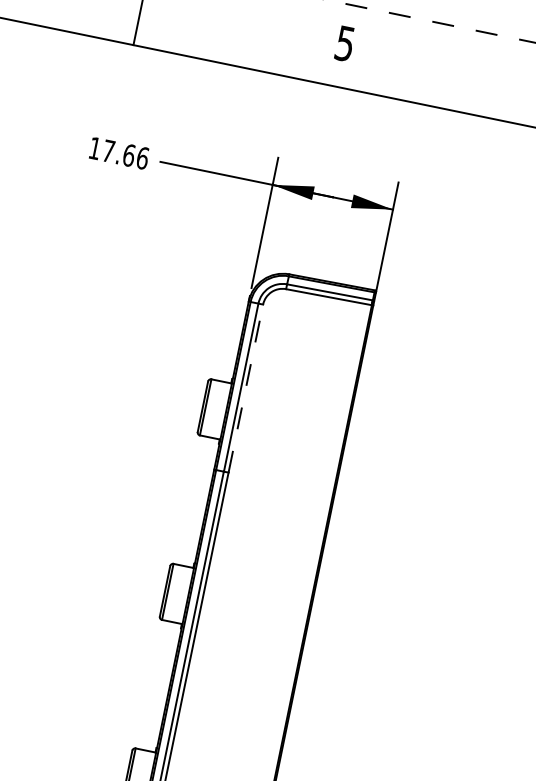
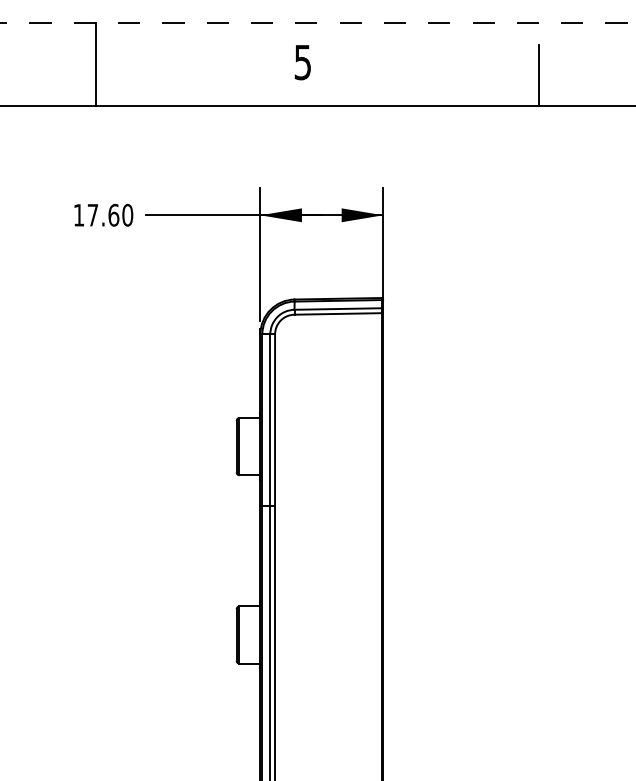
text: (142, 157) -> (127, 214), 17.66 -> 17.60
line: (246, 388) -> (275, 420), dashed -> solid

